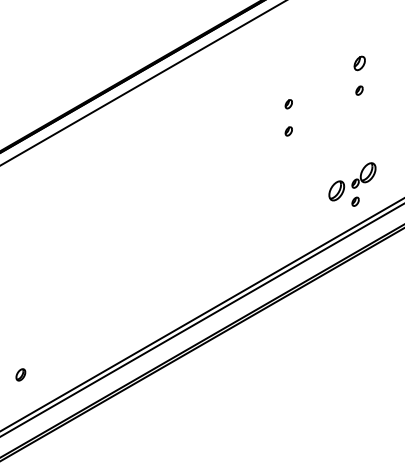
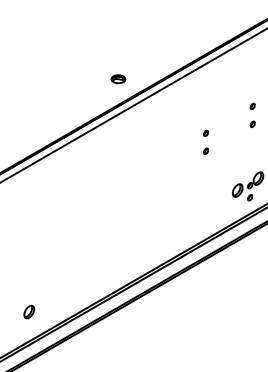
part: (156, 22) -> (118, 79), added
part: (359, 63) -> (252, 106), size x0.62
part: (19, 374) -> (28, 311), size x1.67

